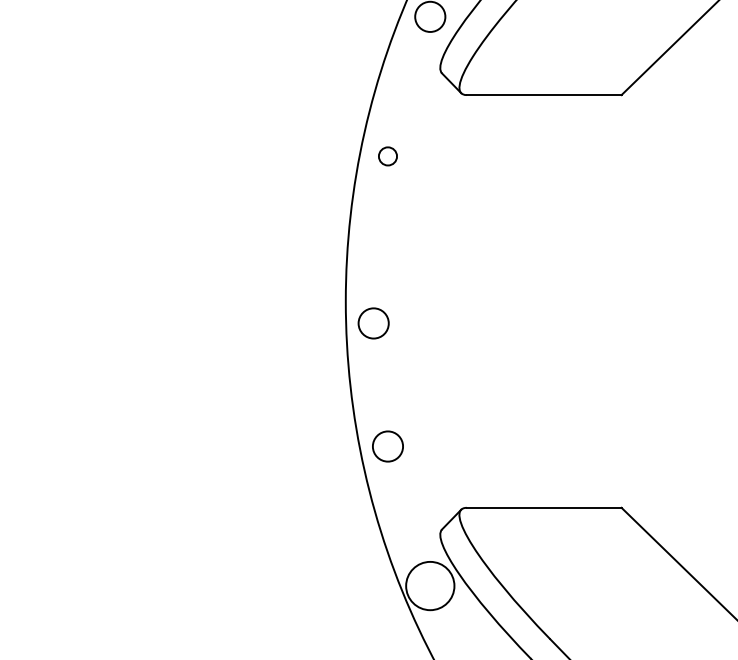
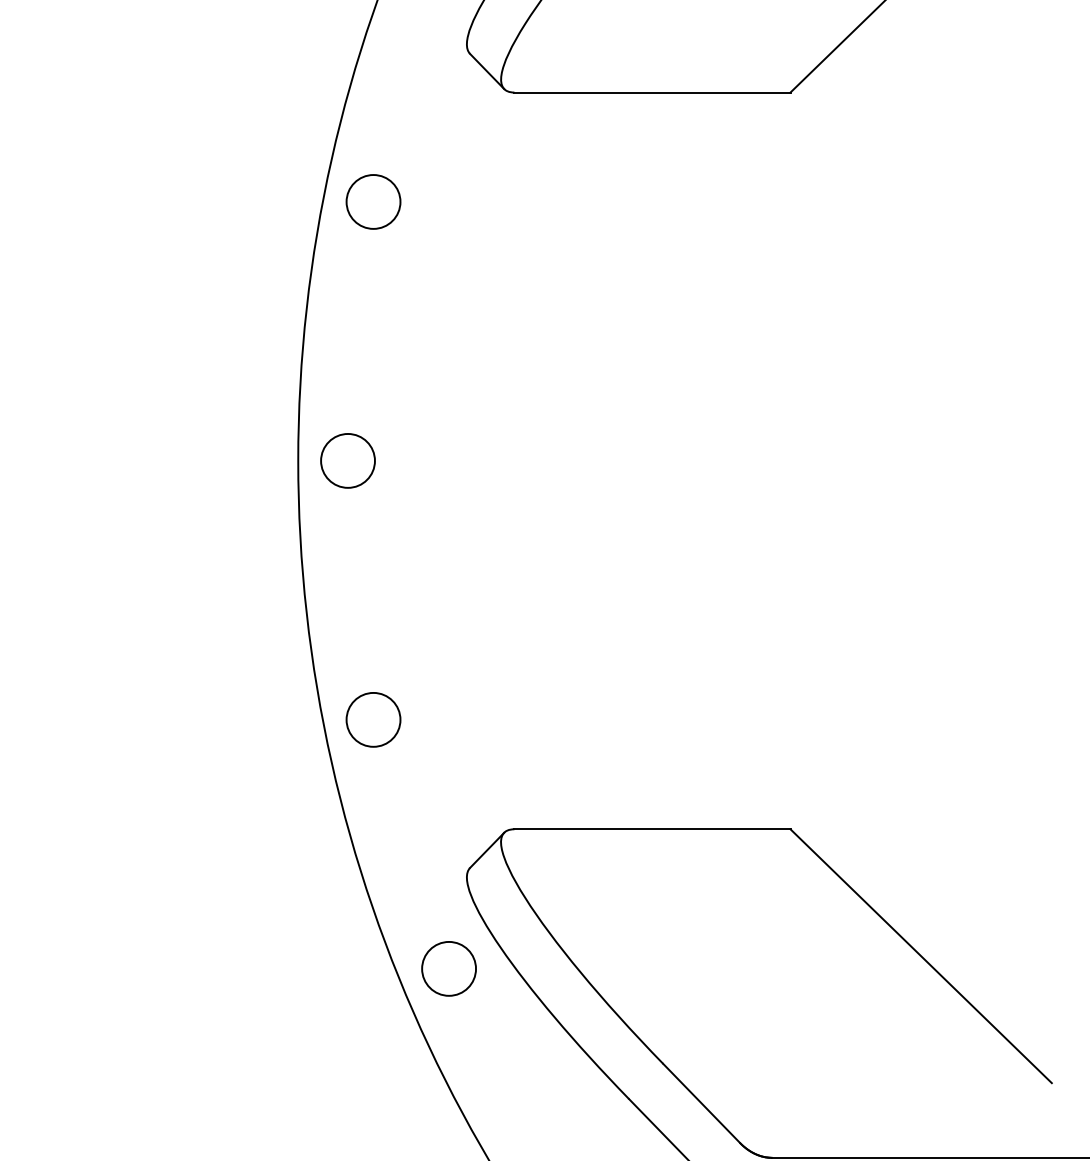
circle: (387, 156) -> (372, 202), size x1.67
circle: (373, 323) -> (347, 460), moved
circle: (430, 585) -> (449, 967), size x0.62

